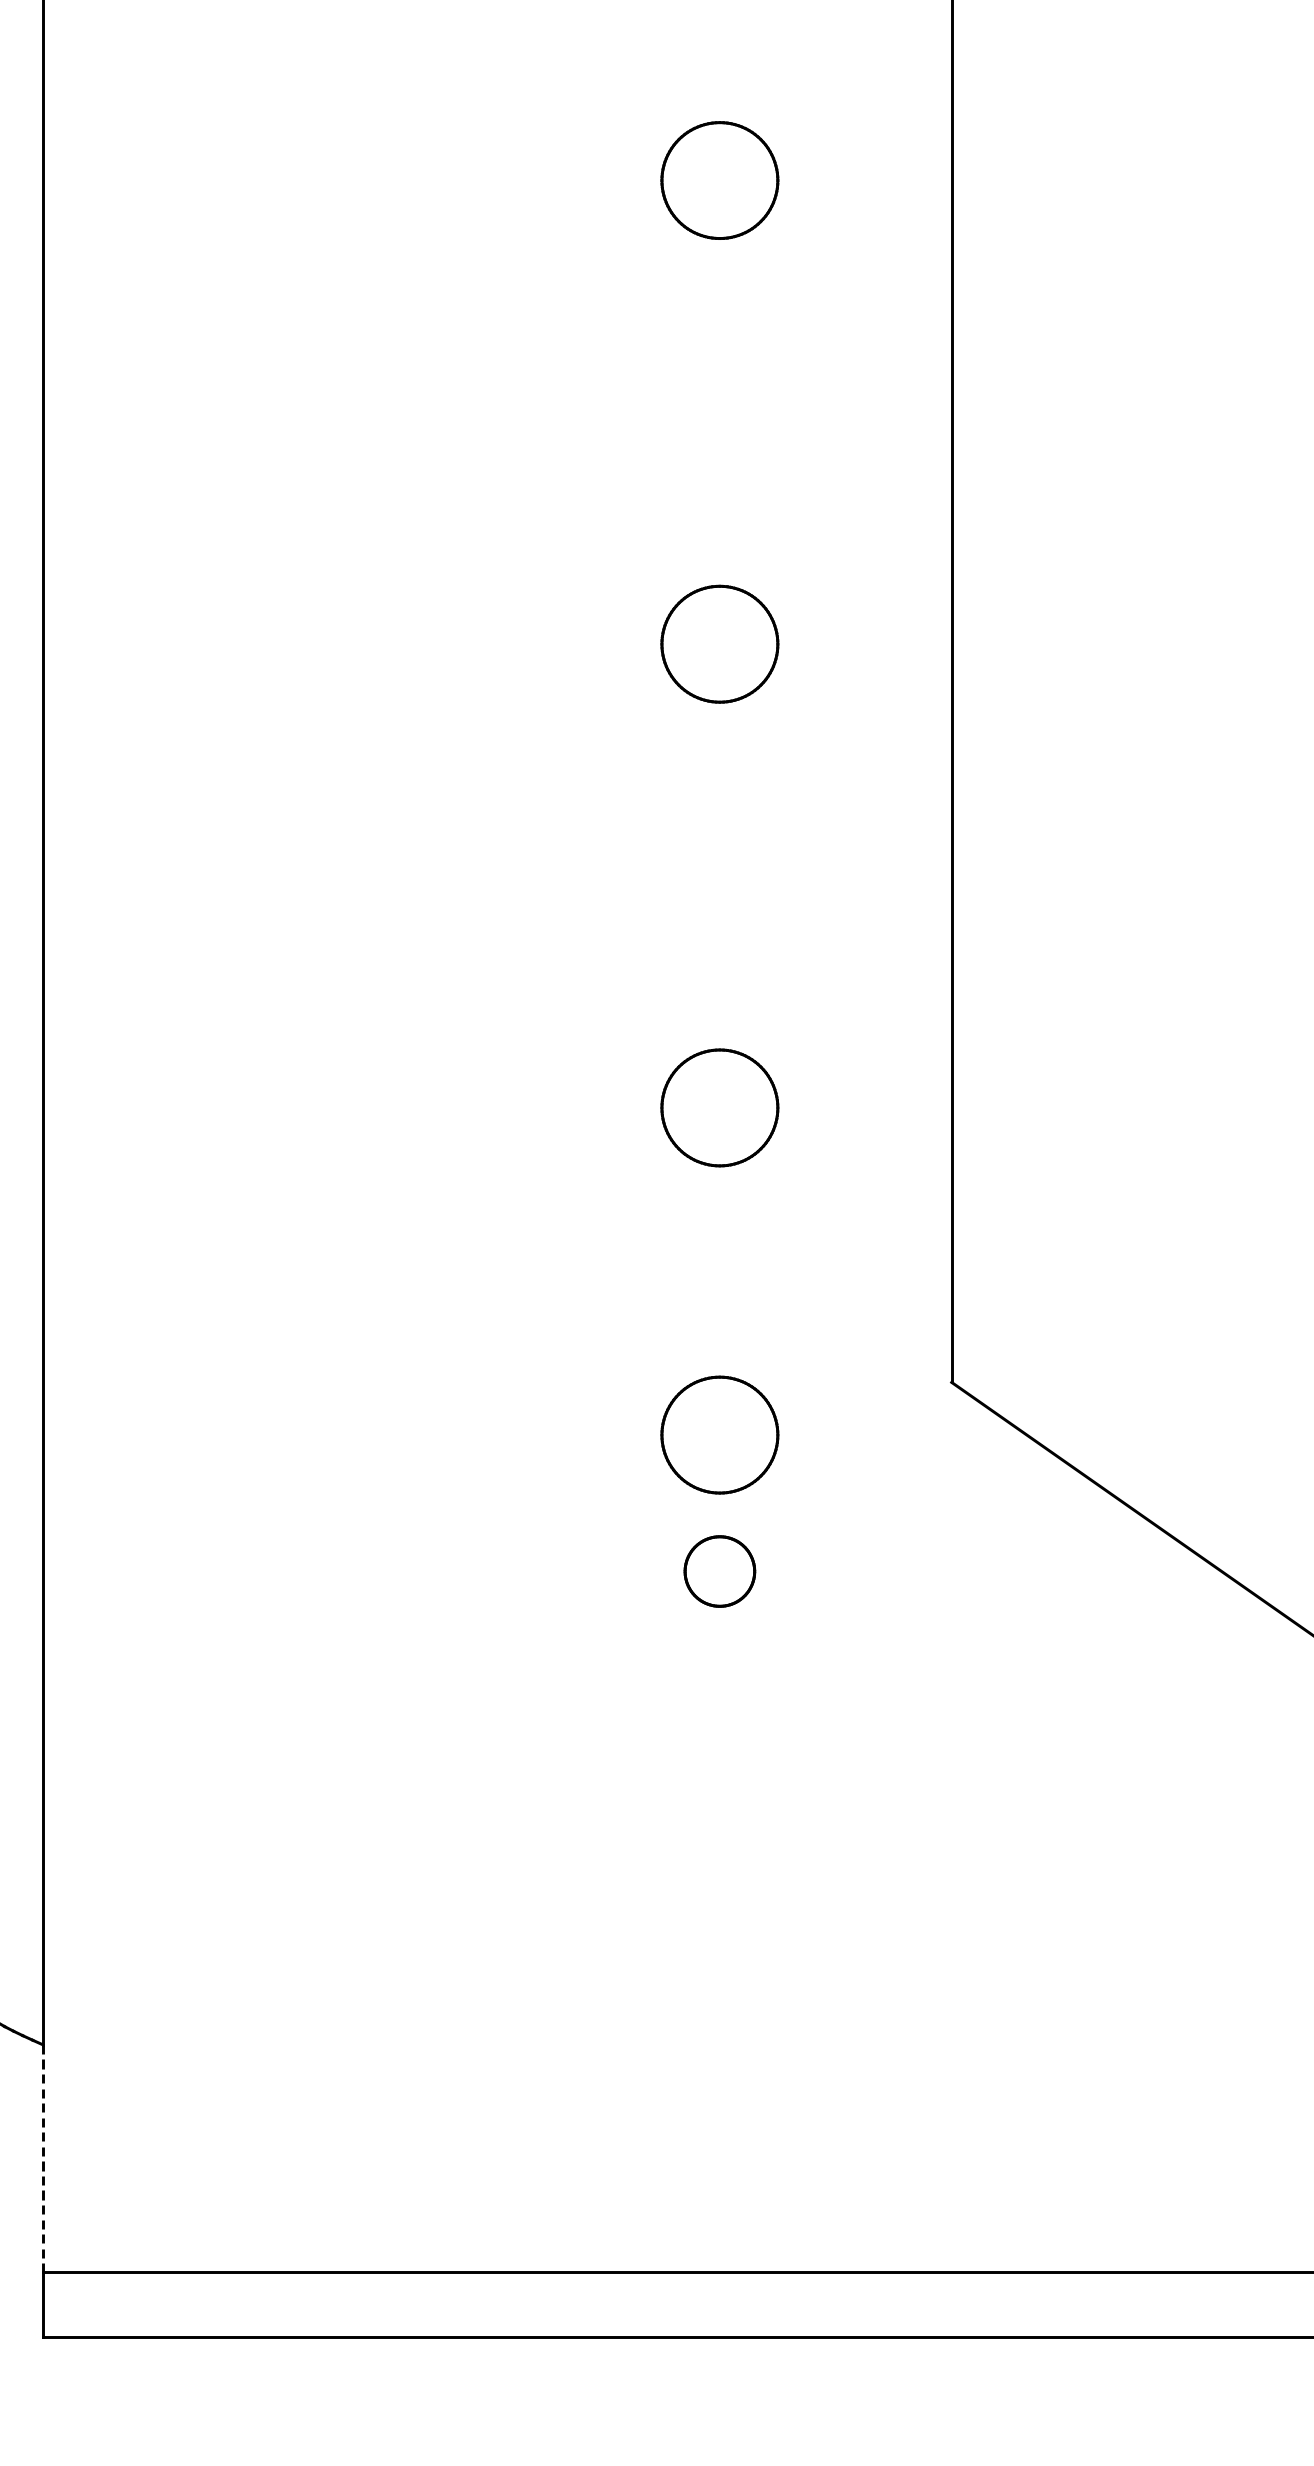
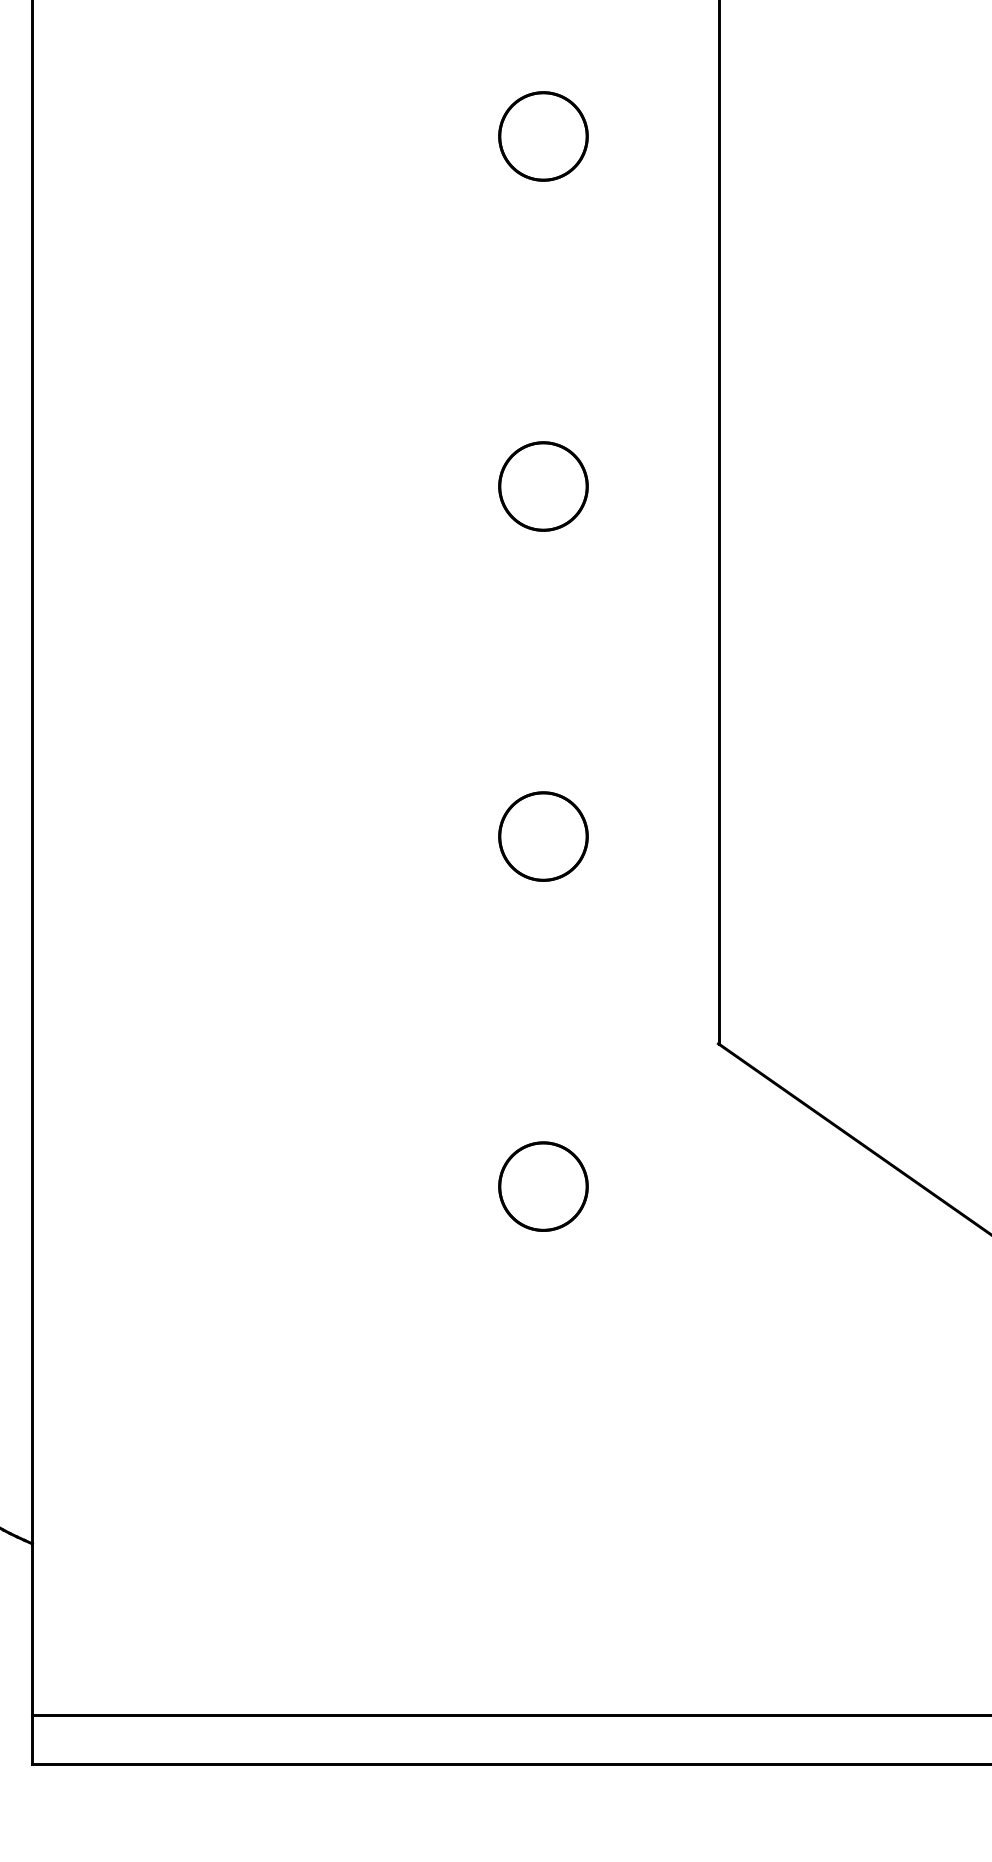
part: (719, 1435) -> (543, 1083), removed
part: (719, 1571) -> (543, 1186), size x1.67
line: (43, 2158) -> (32, 1629), dashed -> solid

